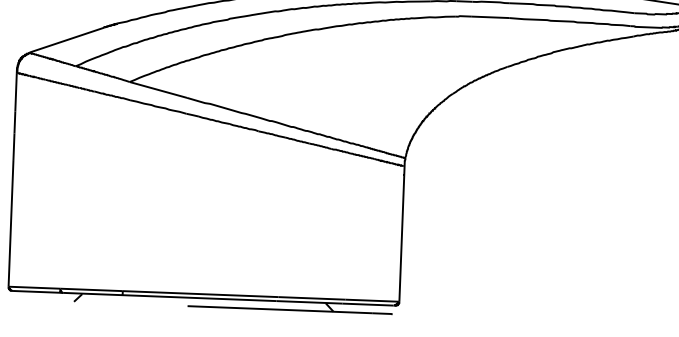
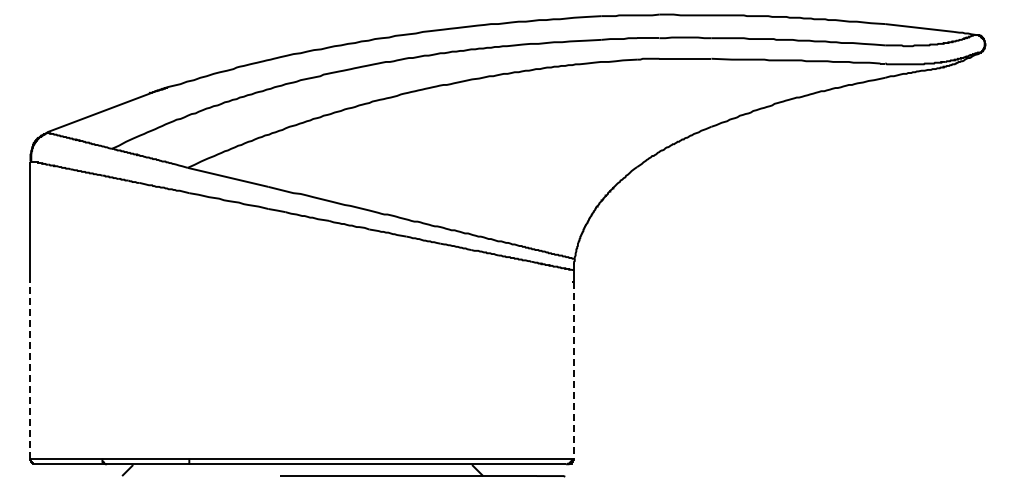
line: (11, 223) -> (30, 370), solid -> dashed
line: (402, 239) -> (574, 371), solid -> dashed

